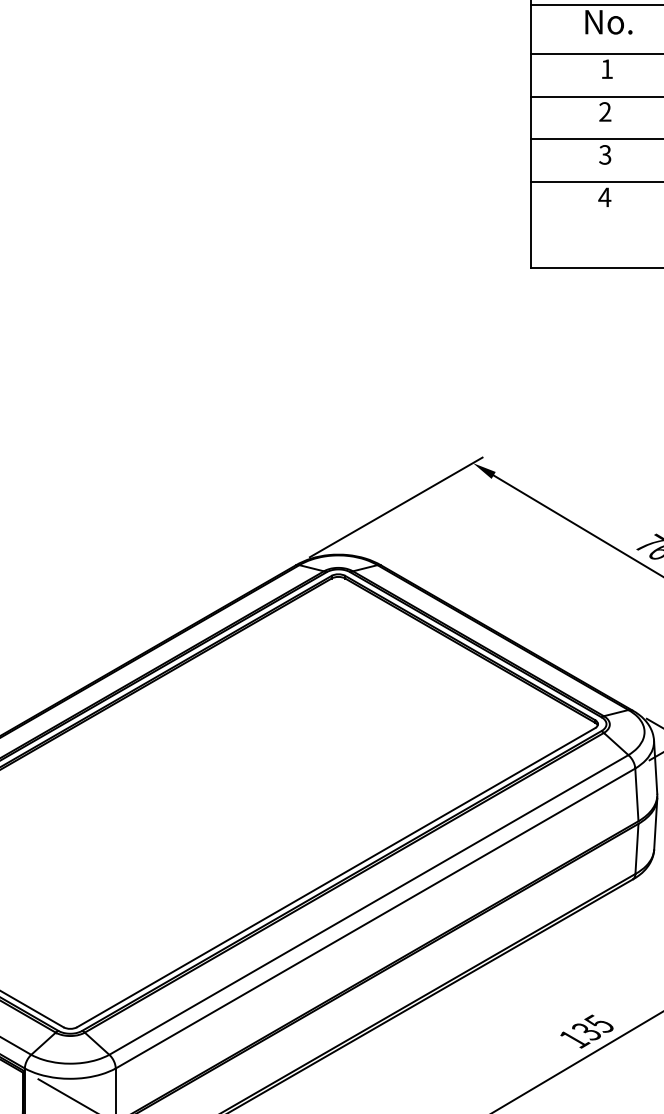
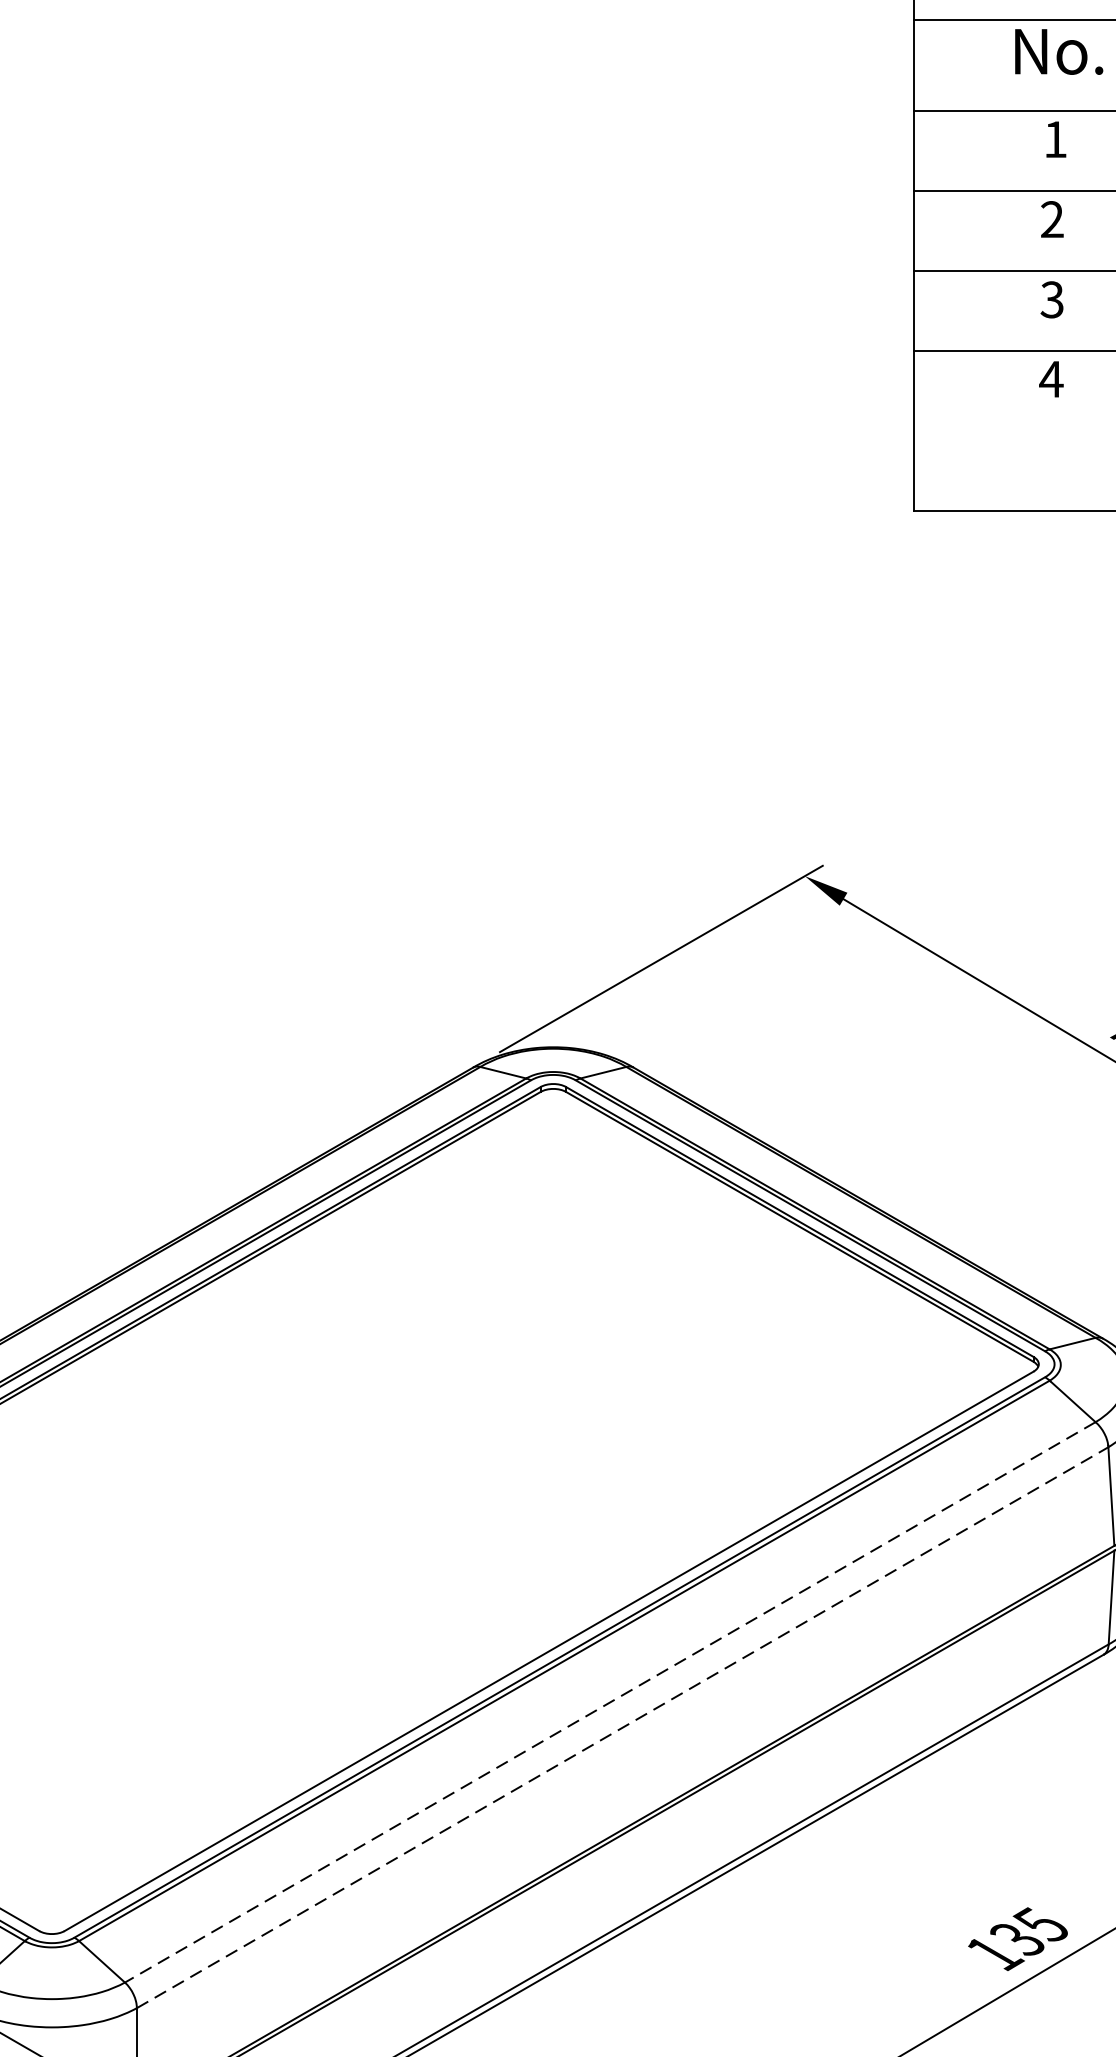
line: (368, 904) -> (609, 1701), solid -> dashed
line: (375, 918) -> (622, 1727), solid -> dashed

